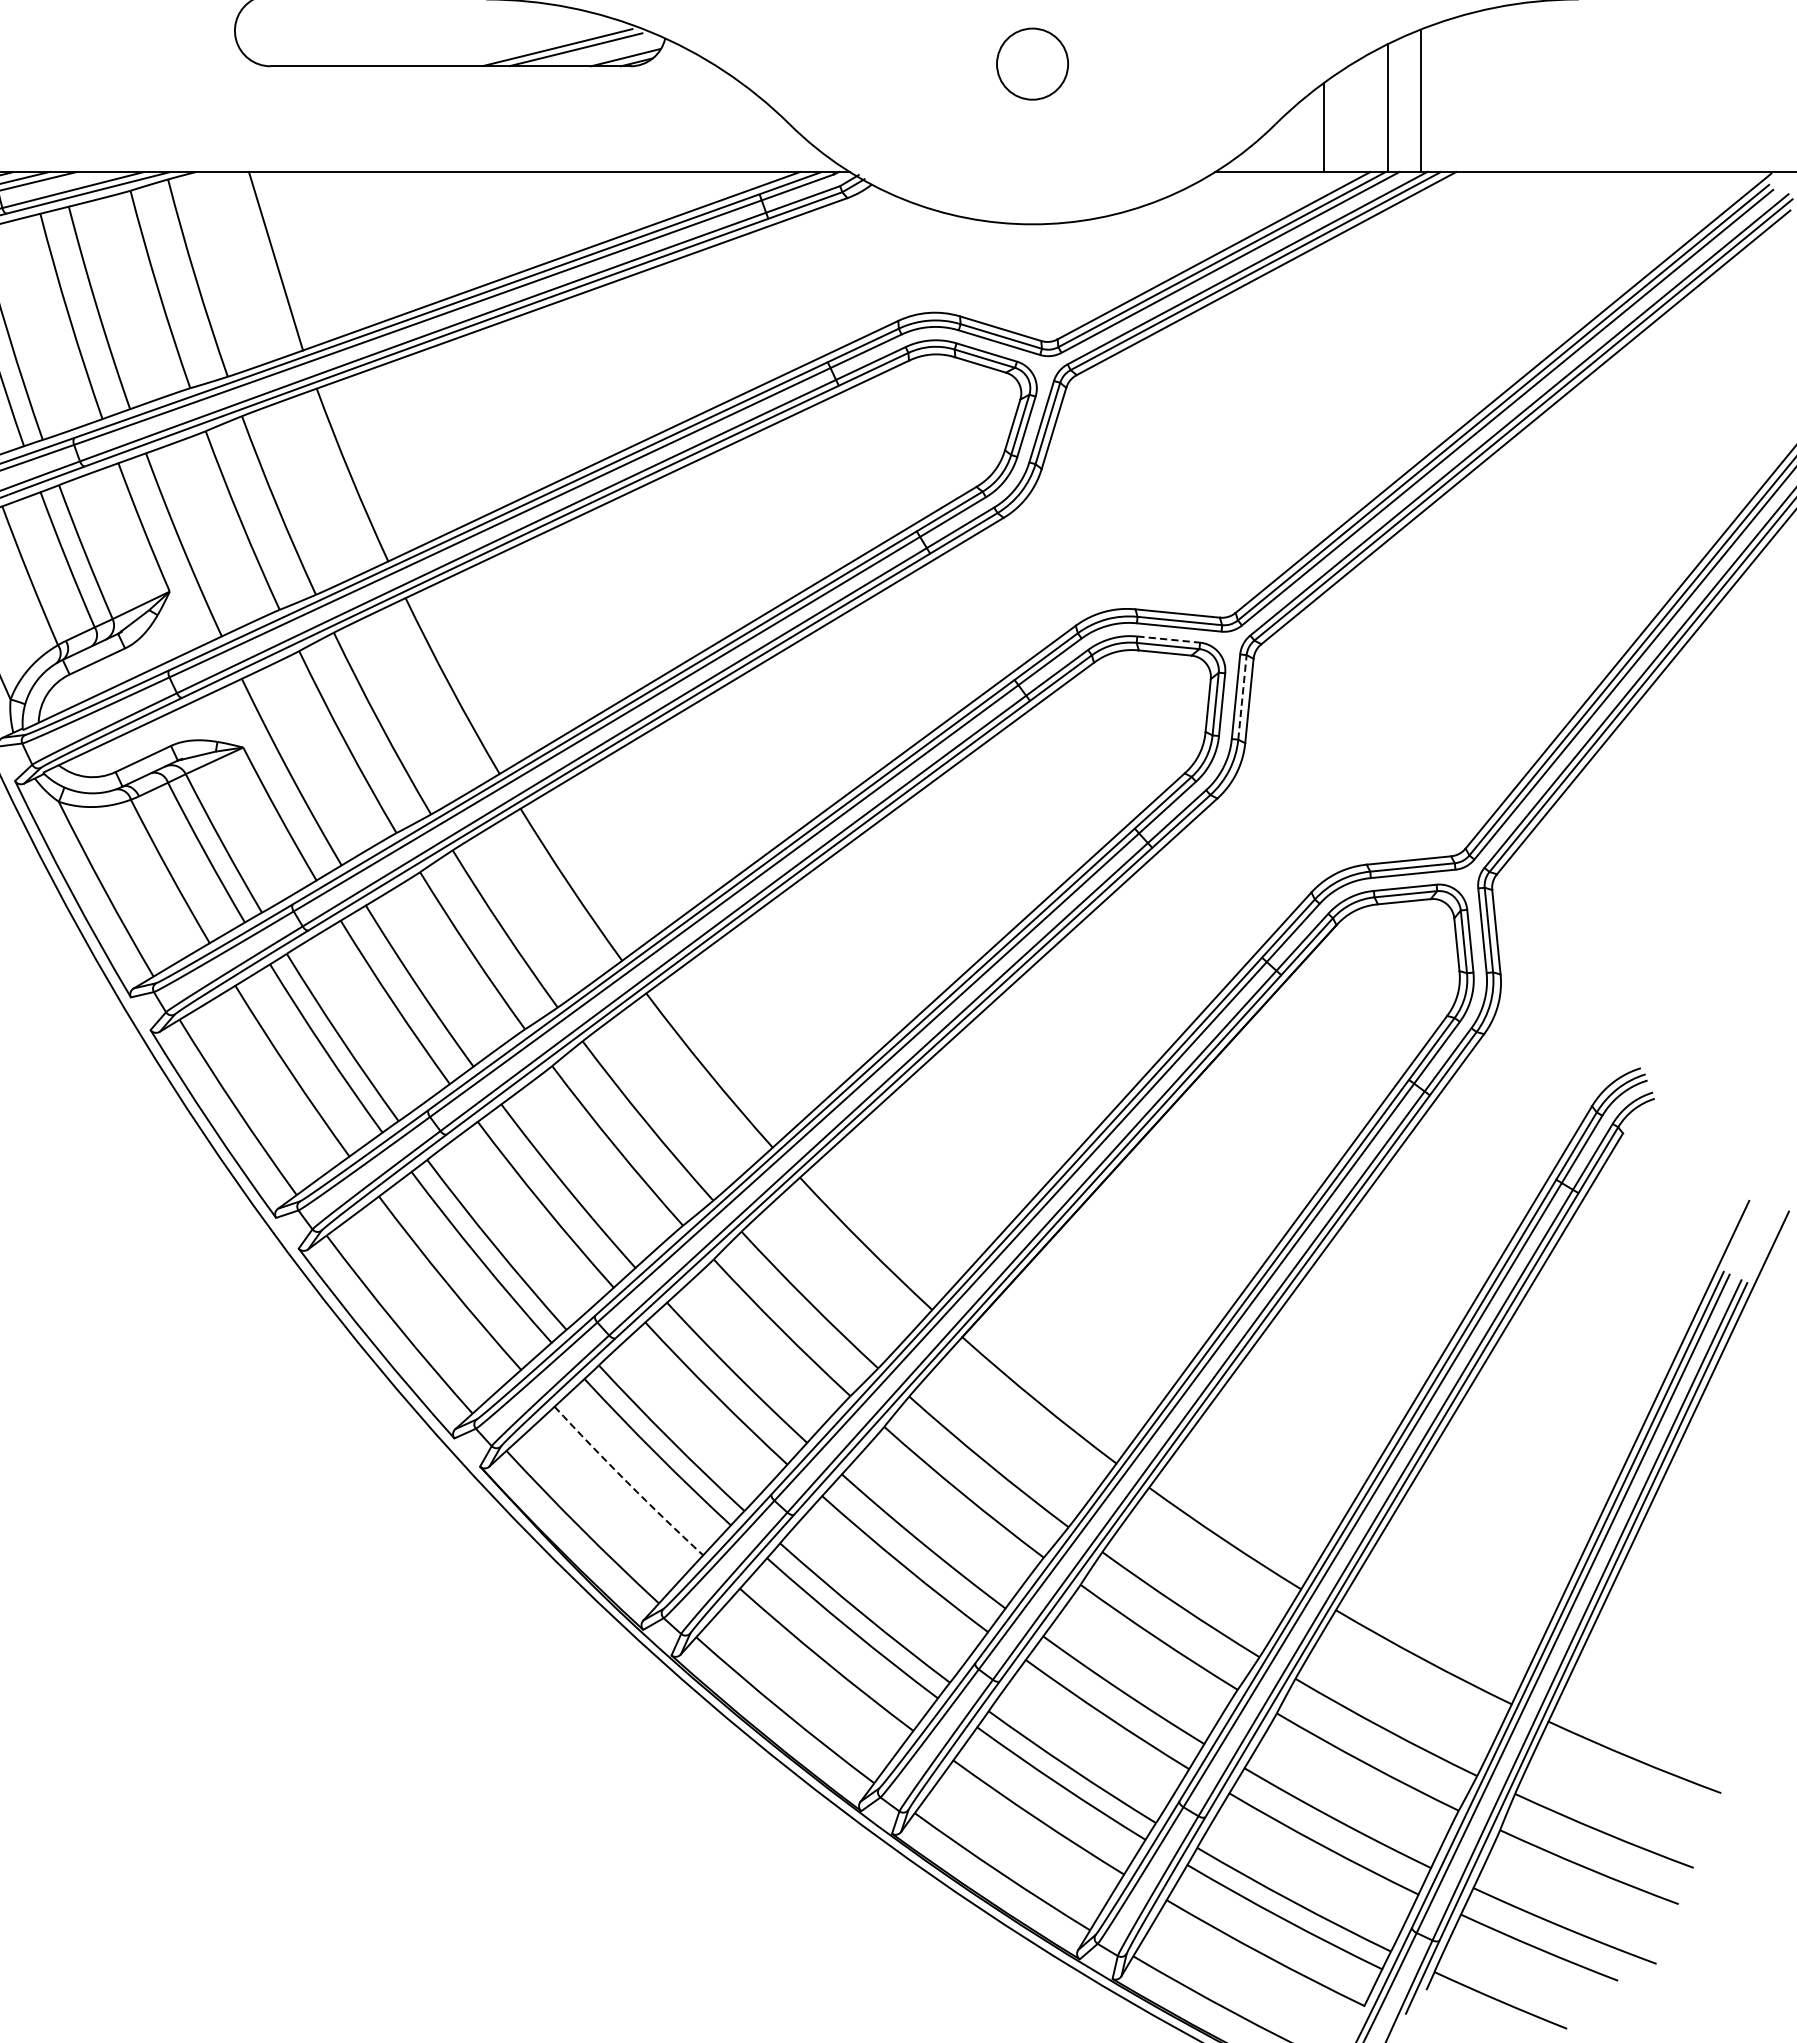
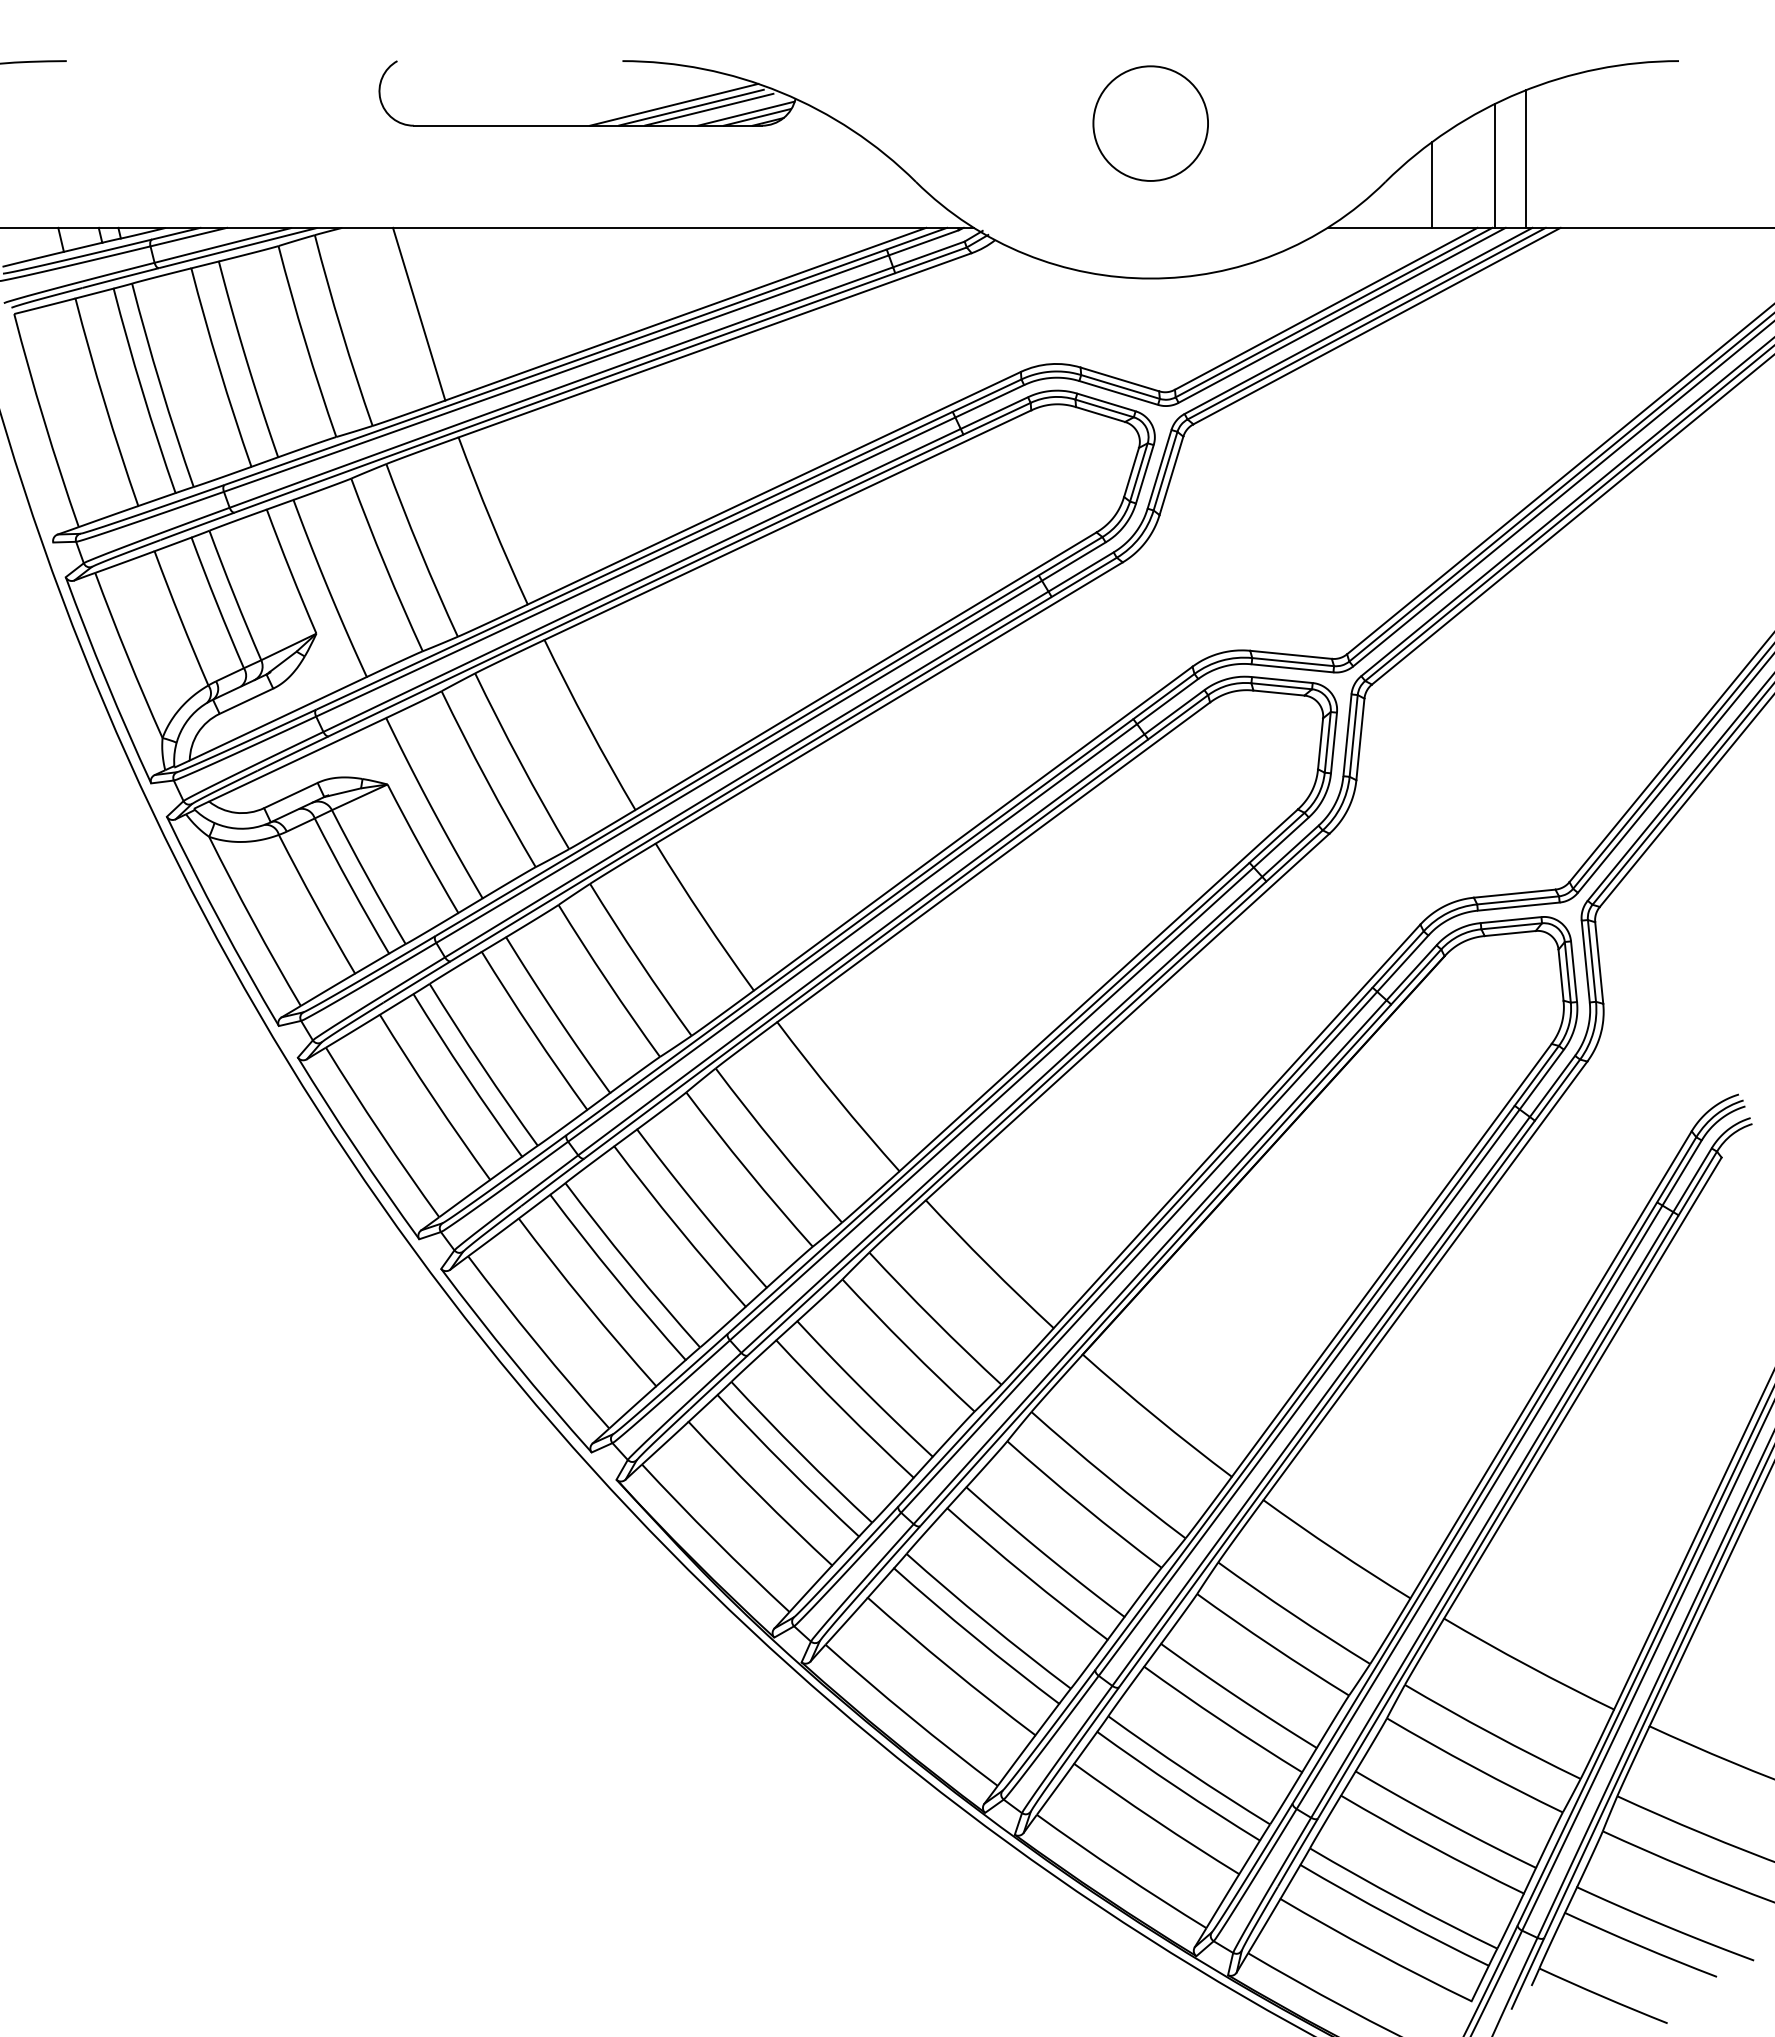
line: (540, 44) -> (674, 104), added
line: (614, 53) -> (746, 113), added
circle: (1032, 63) -> (1150, 123), size x1.67
line: (1168, 640) -> (1282, 680), dashed -> solid
line: (1242, 696) -> (1353, 735), dashed -> solid
arc: (627, 1482) -> (759, 1495), dashed -> solid

